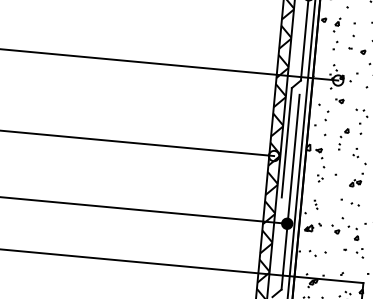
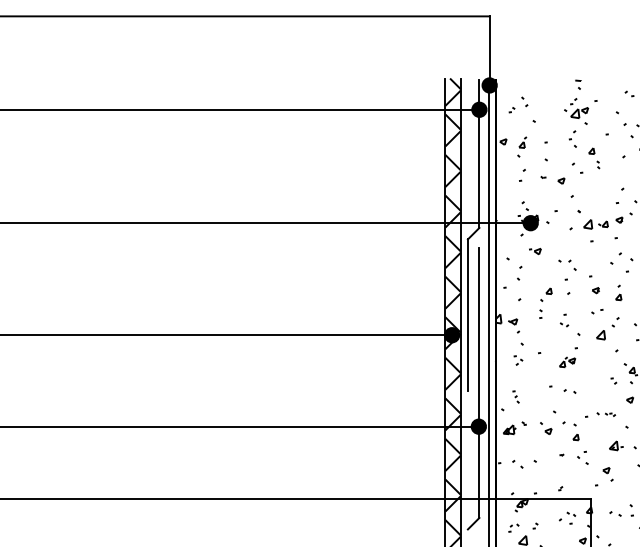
fill: (338, 80) -> (530, 223), added
fill: (273, 156) -> (451, 335), added

